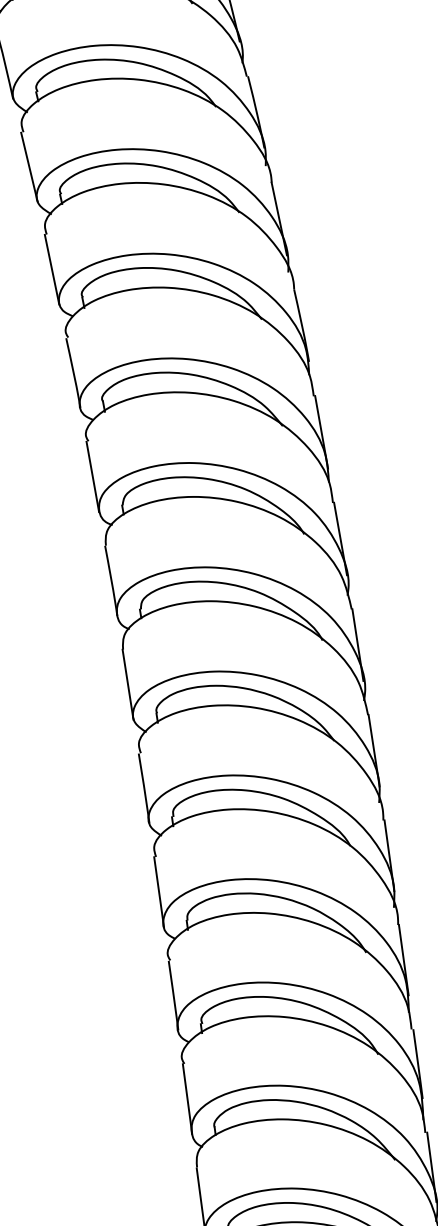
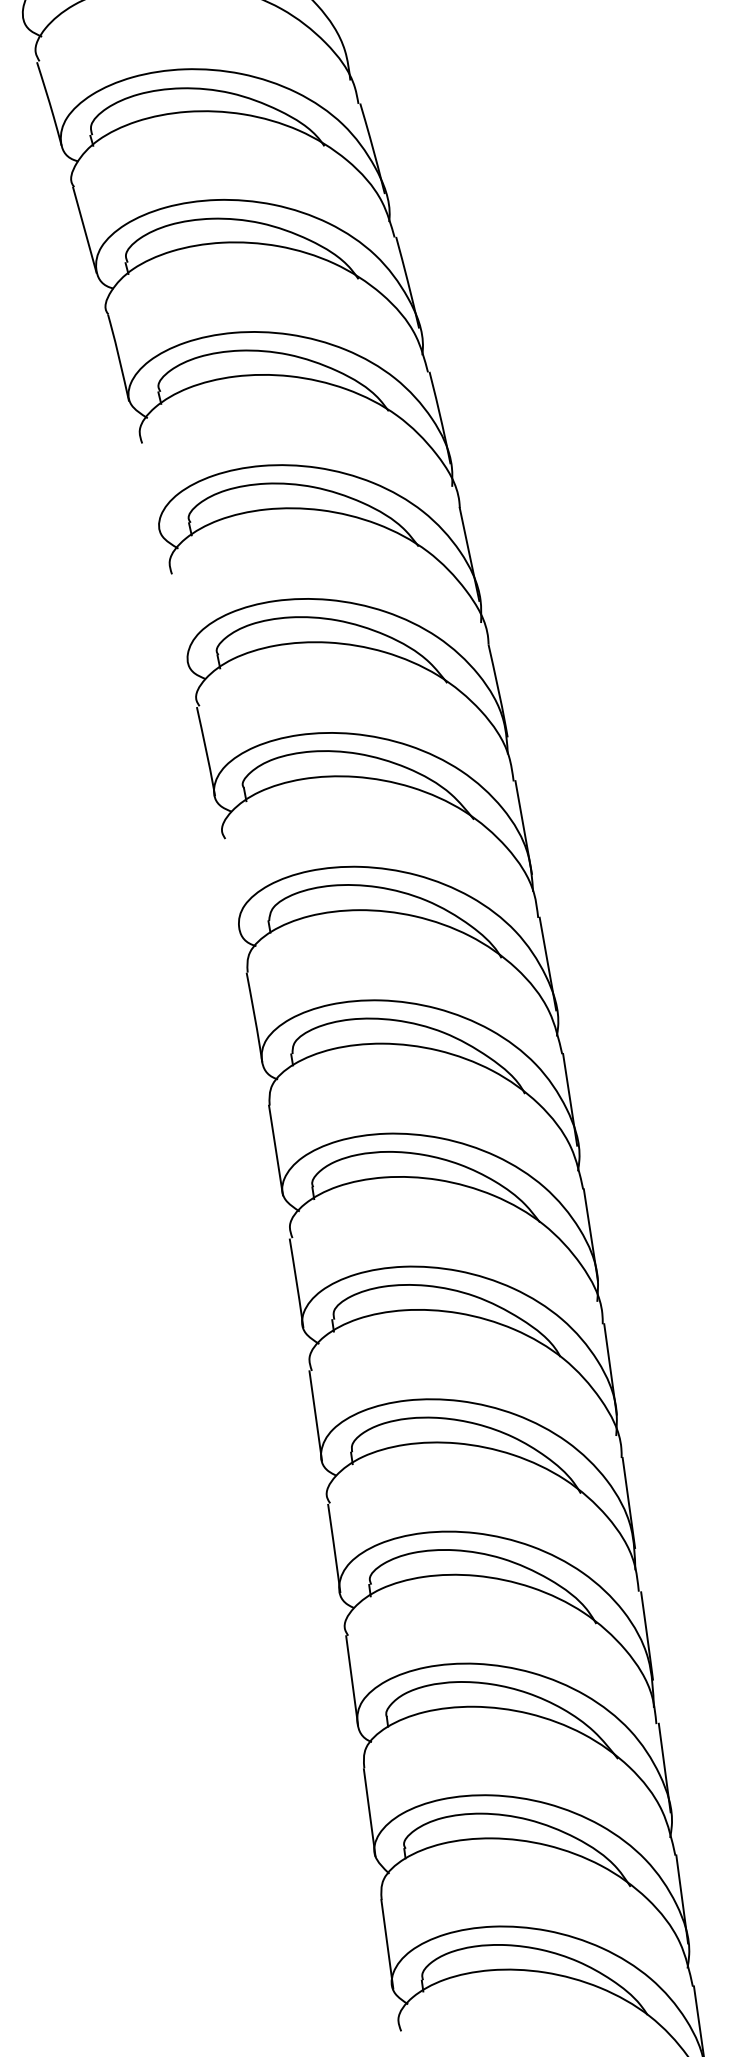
line: (29, 166) -> (149, 487), removed
line: (51, 269) -> (178, 618), removed
line: (92, 476) -> (230, 884), removed

